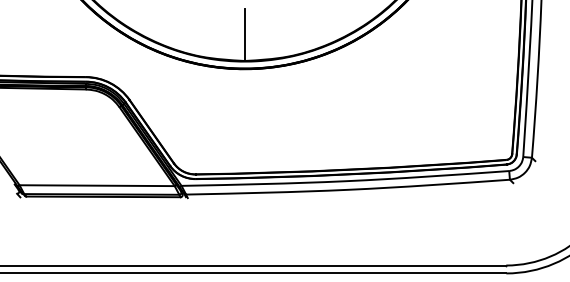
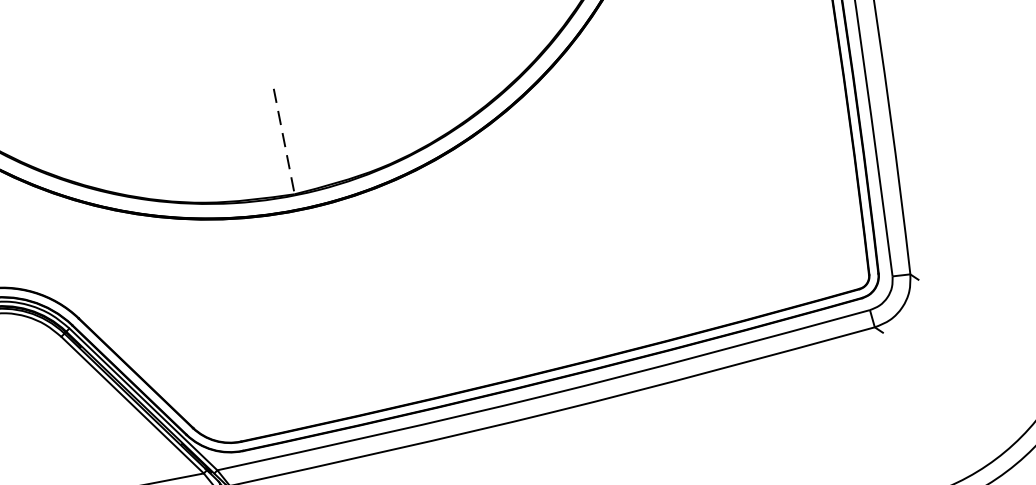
line: (244, 35) -> (284, 143), solid -> dashed

